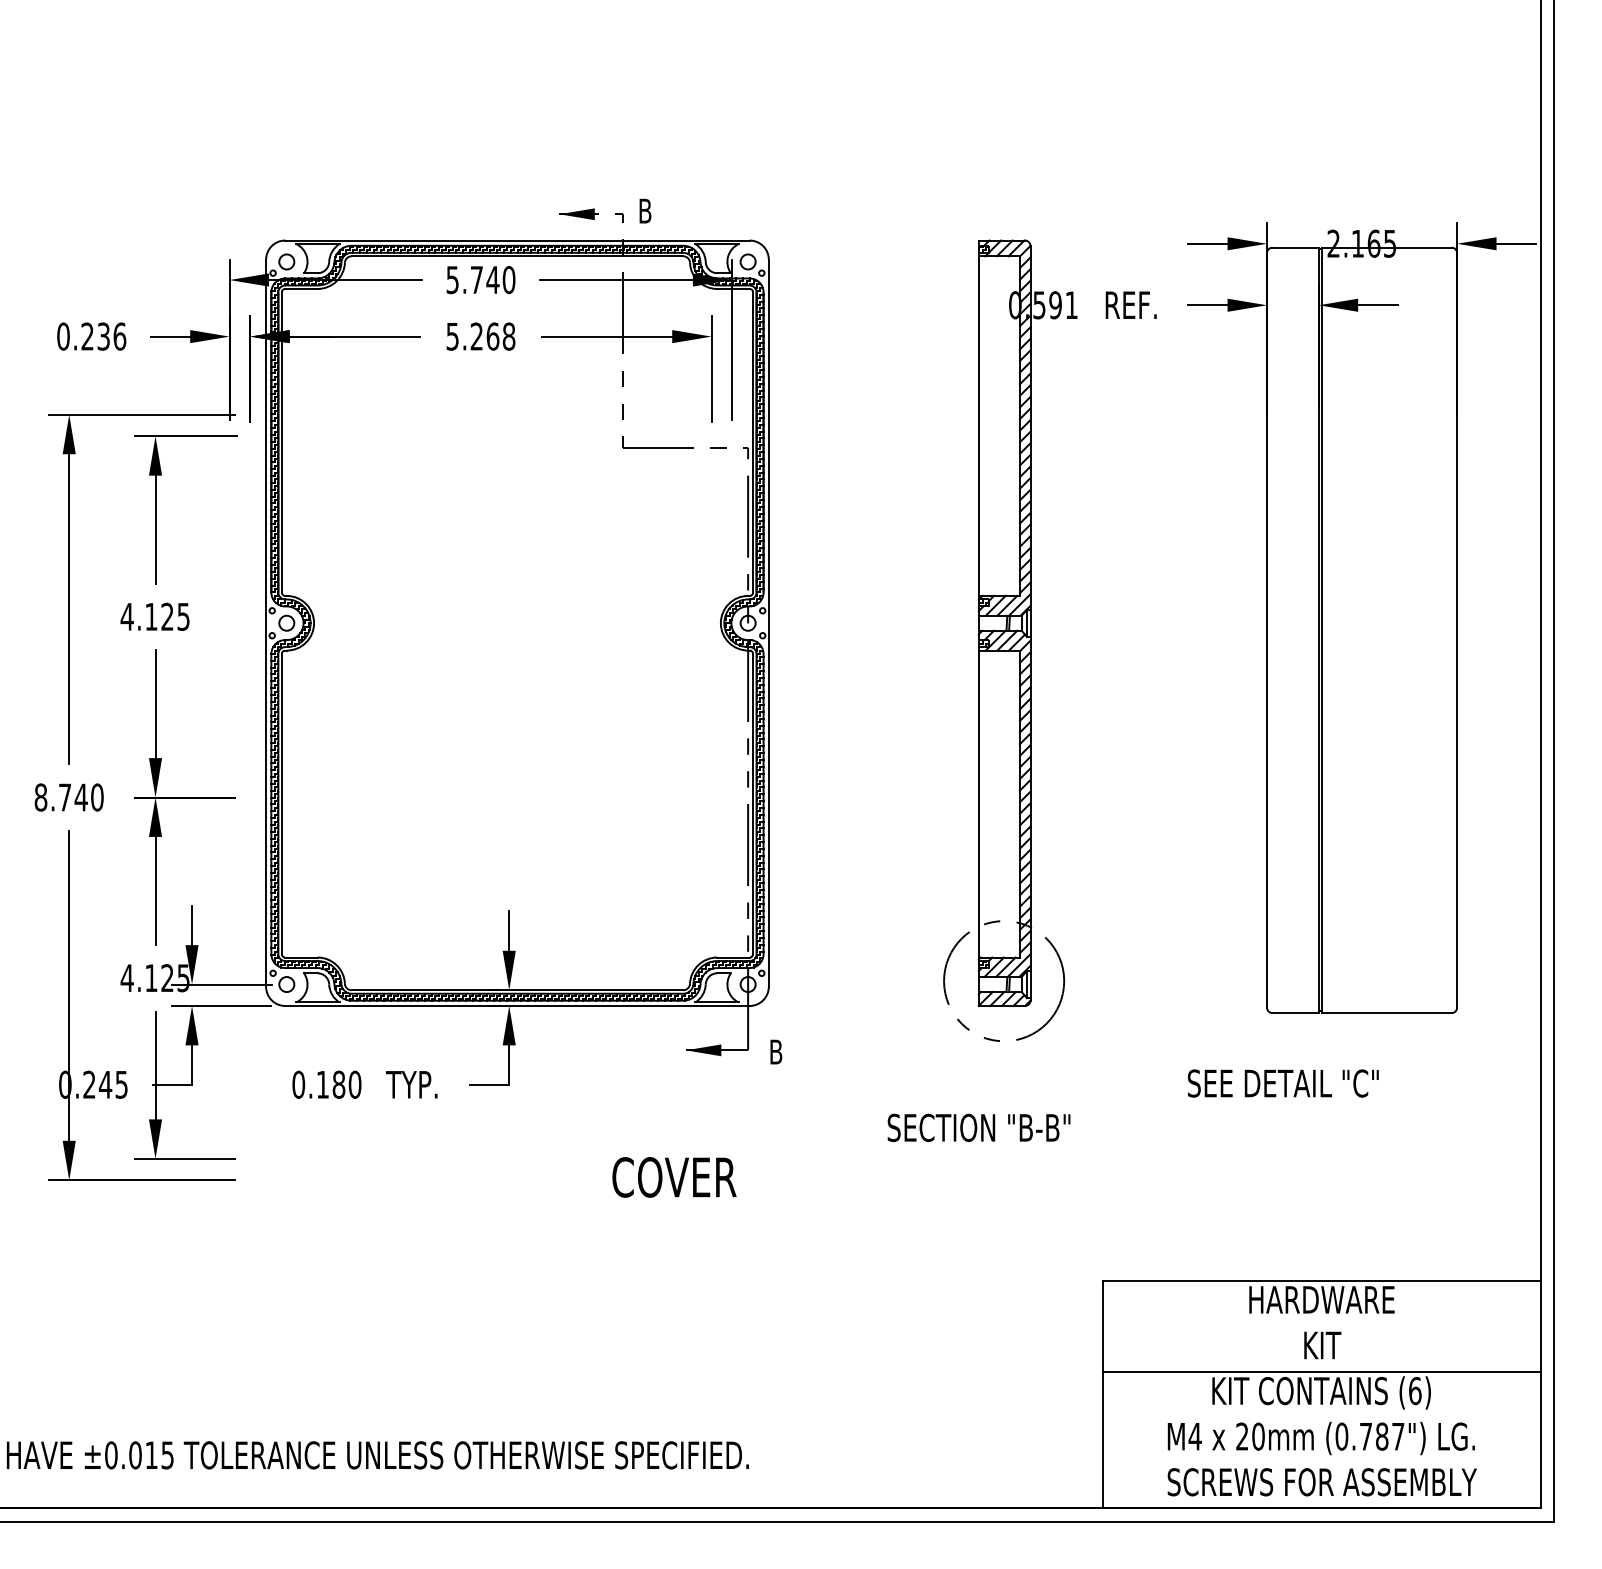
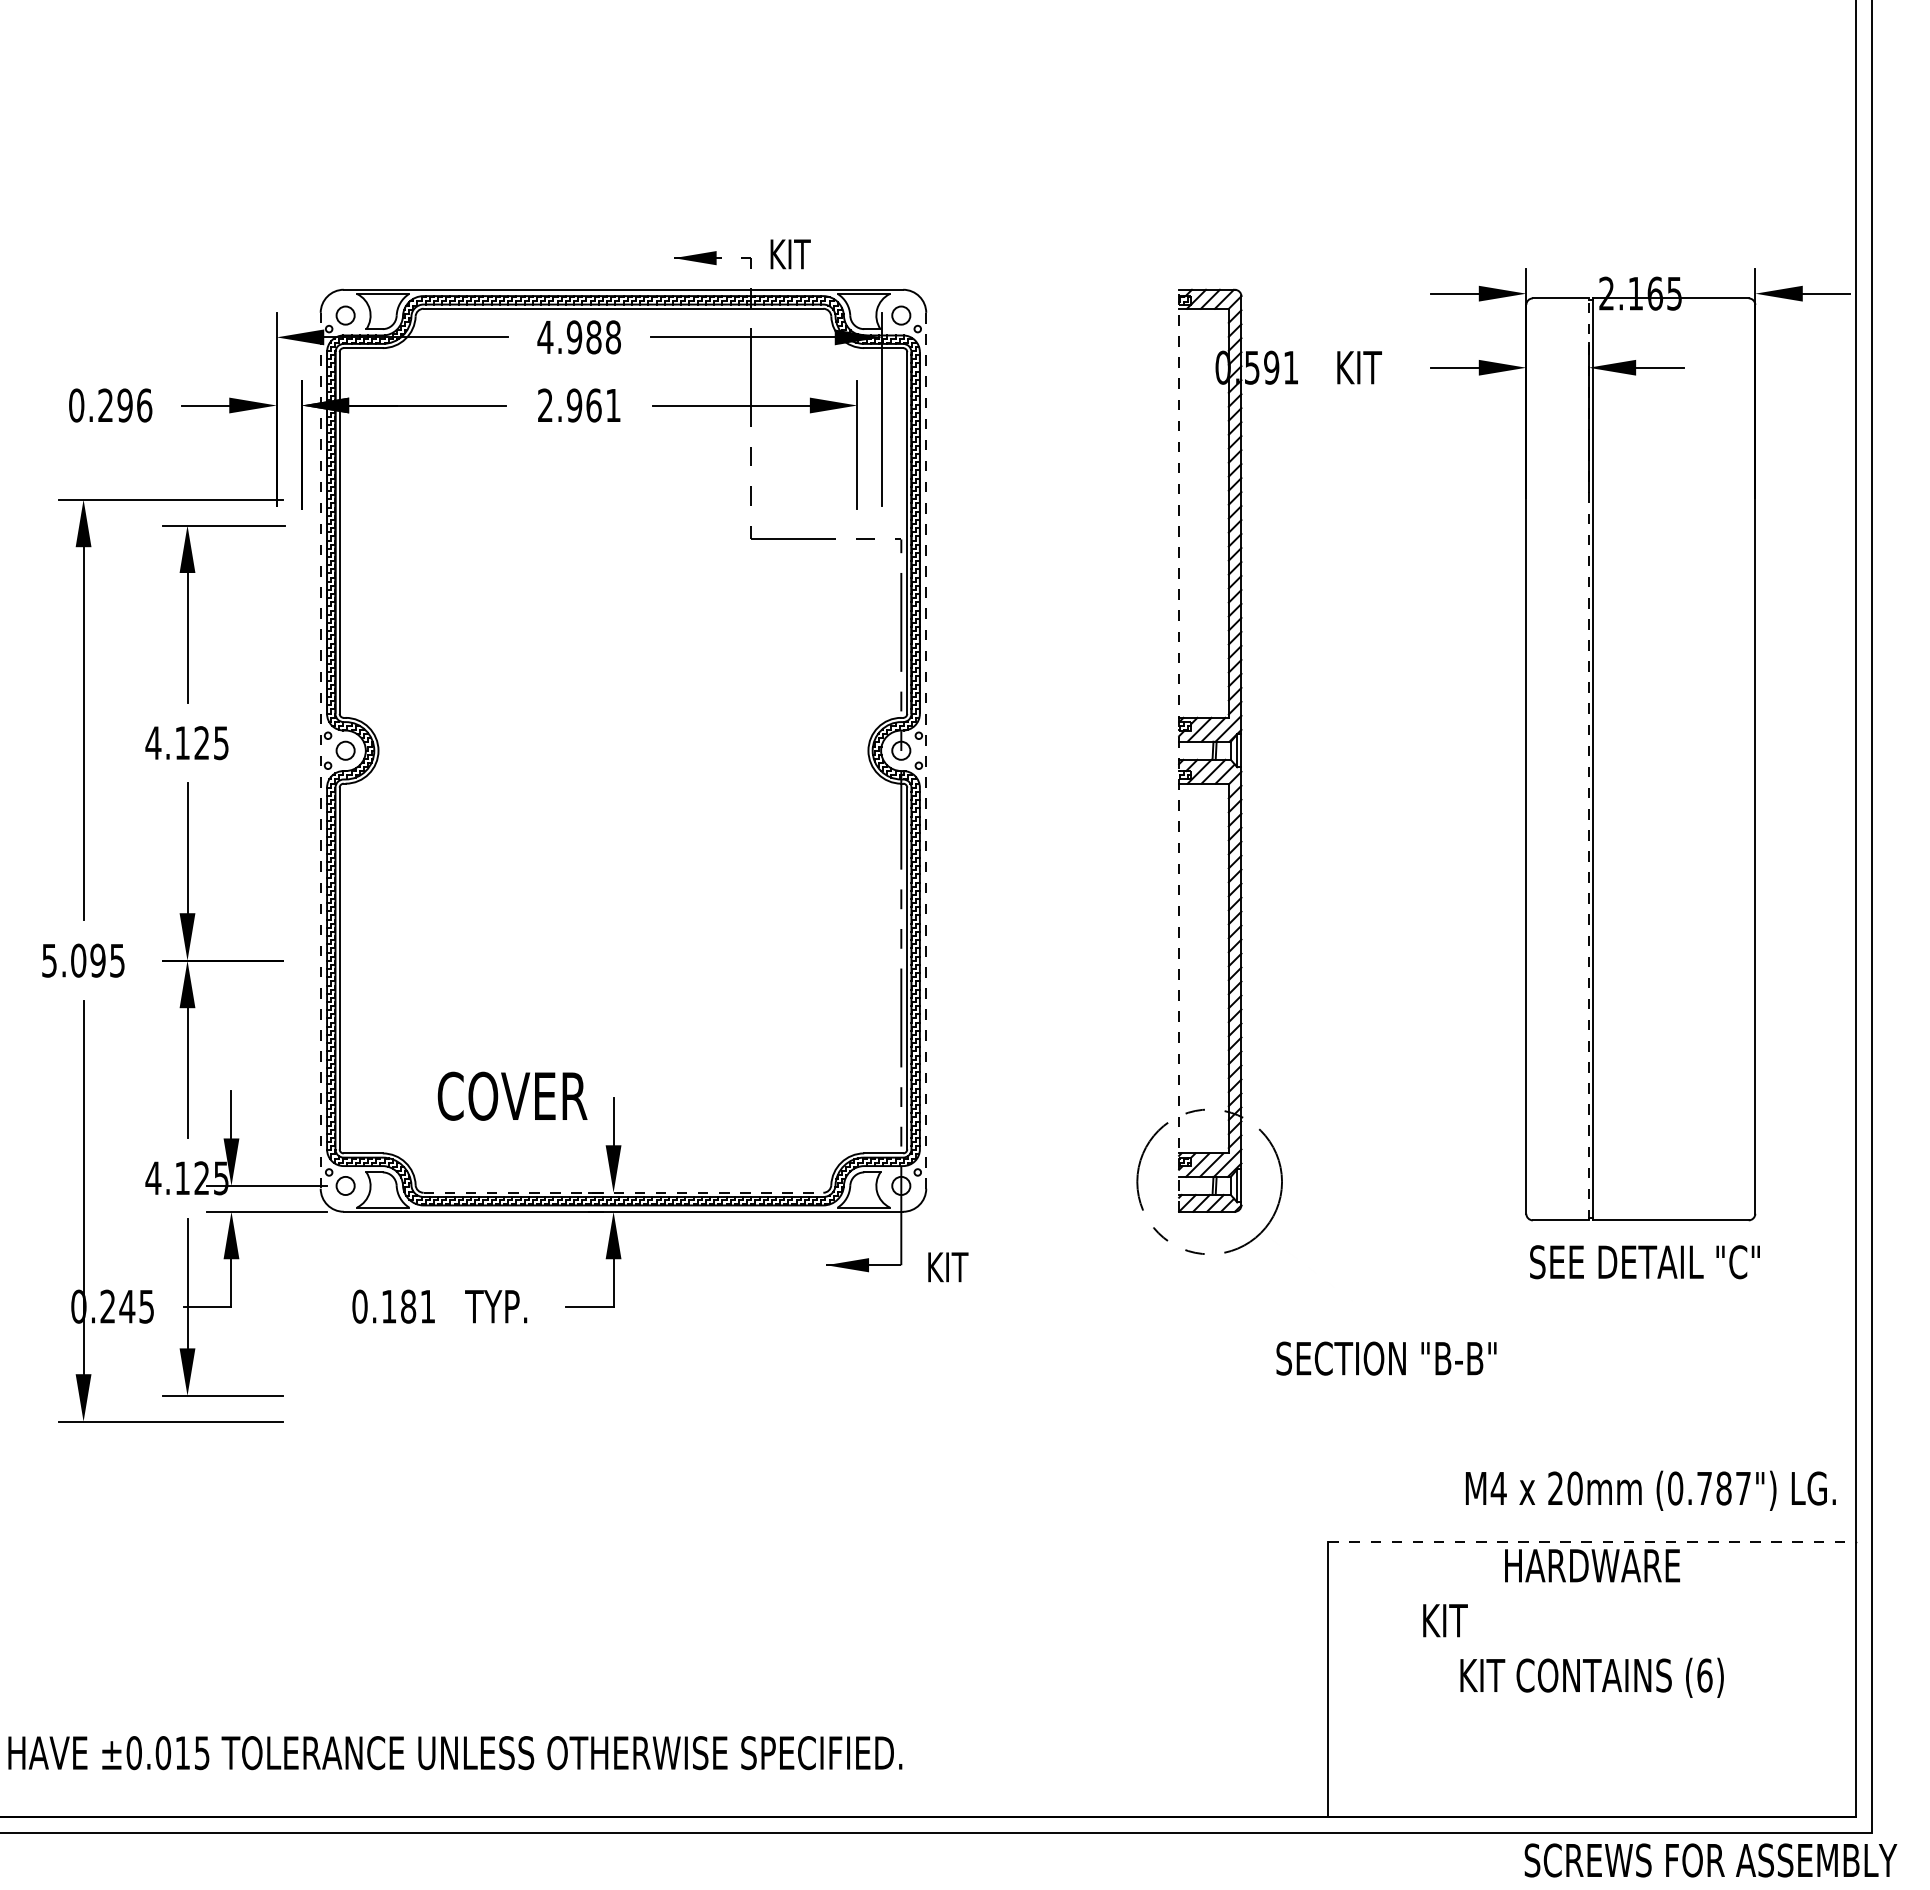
text: (656, 211) -> (791, 254), B -> KIT
text: (480, 280) -> (579, 337), 5.740 -> 4.988
text: (1131, 305) -> (1362, 367), REF. -> KIT
text: (103, 336) -> (124, 405), 0.236 -> 0.296
text: (480, 336) -> (579, 405), 5.268 -> 2.961
line: (265, 623) -> (320, 750), solid -> dashed
line: (769, 623) -> (926, 750), solid -> dashed
line: (979, 623) -> (1179, 750), solid -> dashed
line: (1318, 630) -> (1588, 759), solid -> dashed
text: (69, 797) -> (83, 960), 8.740 -> 5.095
line: (517, 989) -> (623, 1192), solid -> dashed
text: (788, 1052) -> (949, 1267), B -> KIT
text: (1282, 1083) -> (1644, 1262), moved
text: (354, 1084) -> (427, 1306), 0.180 -> 0.181
text: (979, 1127) -> (1386, 1358), moved
text: (674, 1176) -> (512, 1095), moved
line: (1321, 1280) -> (1592, 1542), solid -> dashed
text: (1322, 1345) -> (1445, 1620), moved
line: (1321, 1371) -> (1591, 1652), removed
text: (1321, 1438) -> (1650, 1490), moved
text: (1321, 1482) -> (1710, 1860), moved

